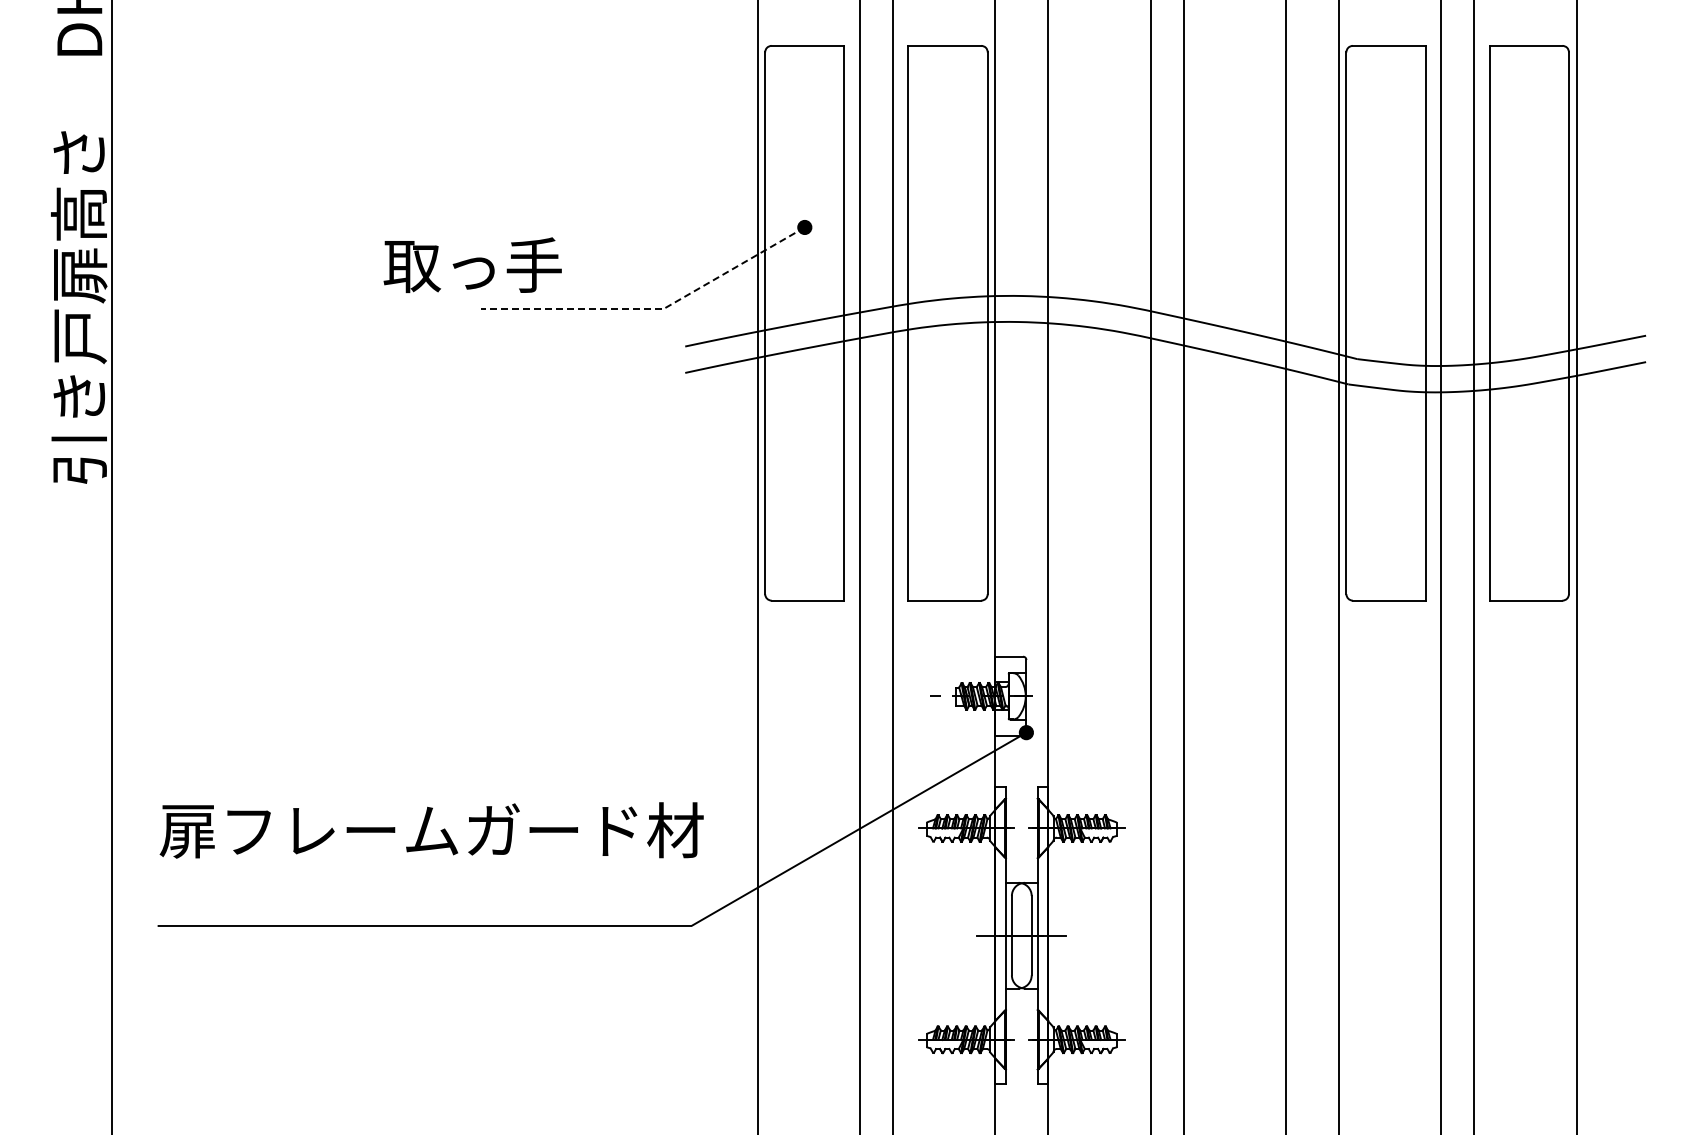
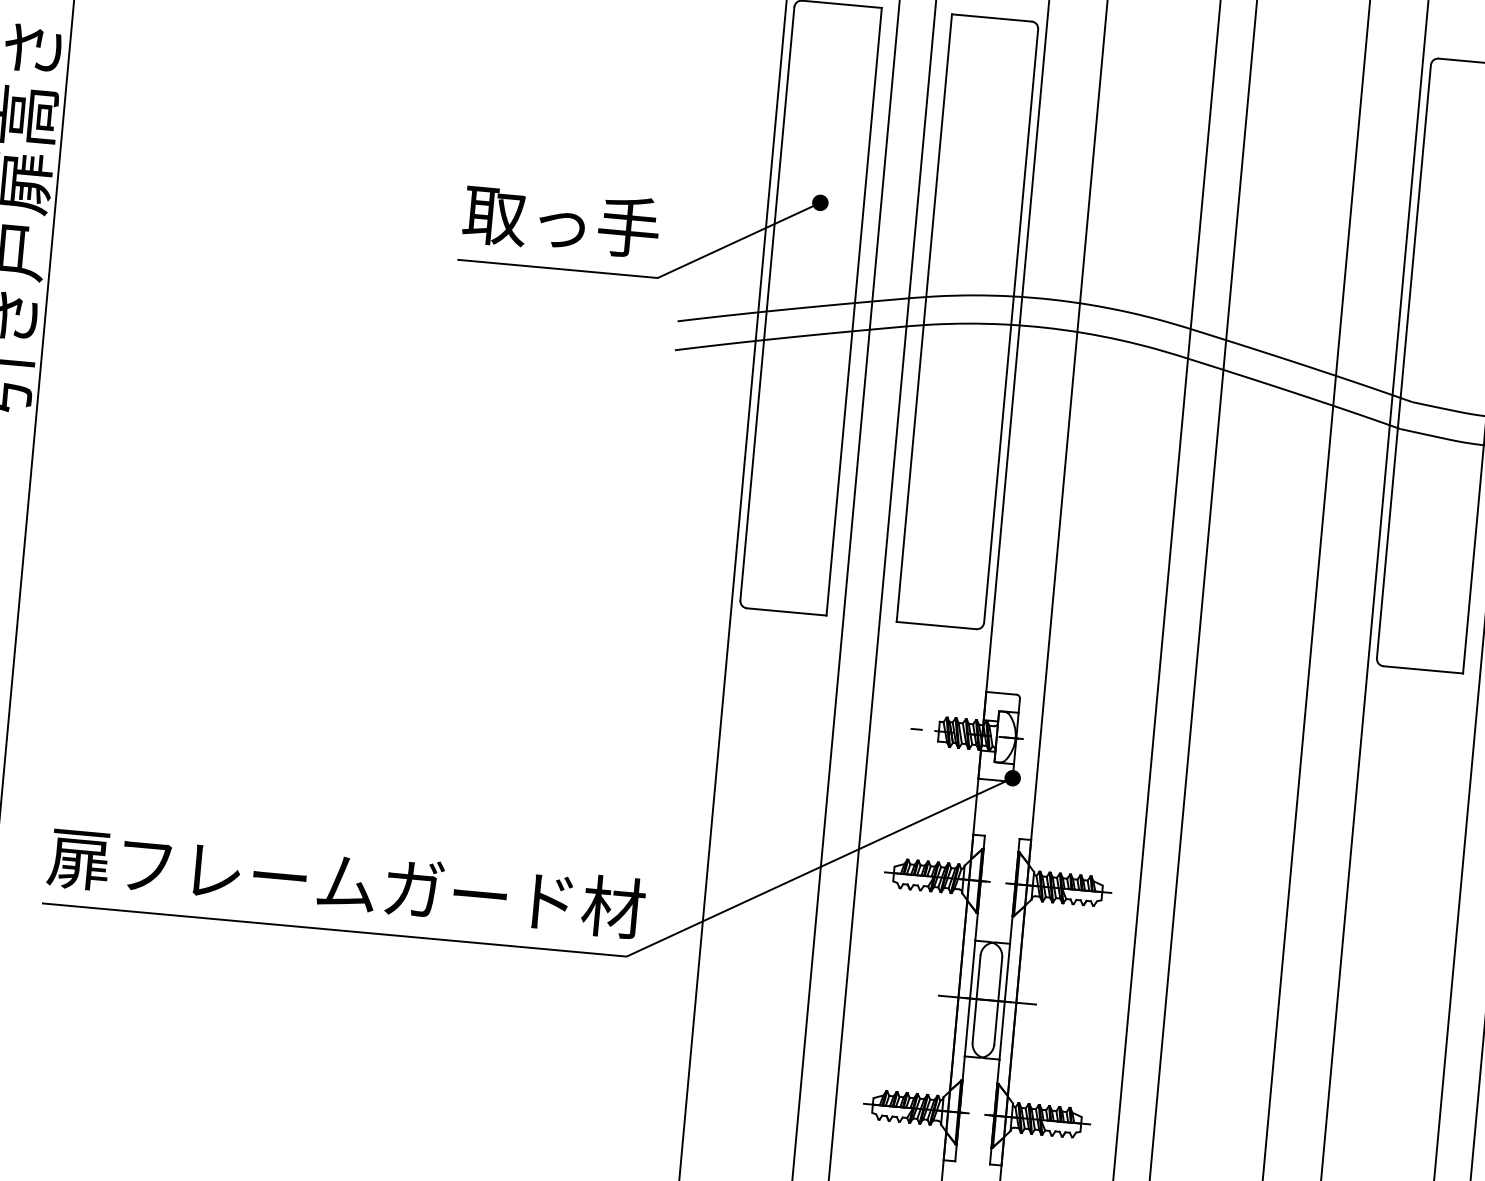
text: (472, 264) -> (561, 220), moved
line: (653, 308) -> (646, 276), dashed -> solid
text: (431, 830) -> (346, 883), moved

